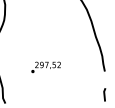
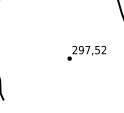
text: (45, 67) -> (86, 53), moved

